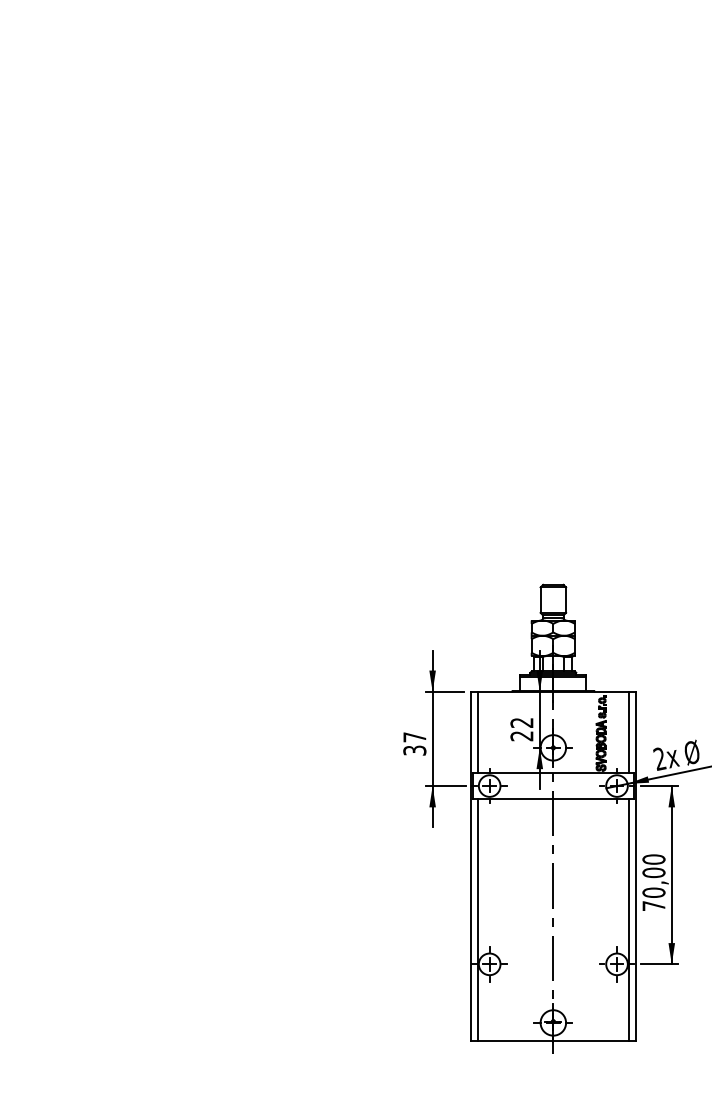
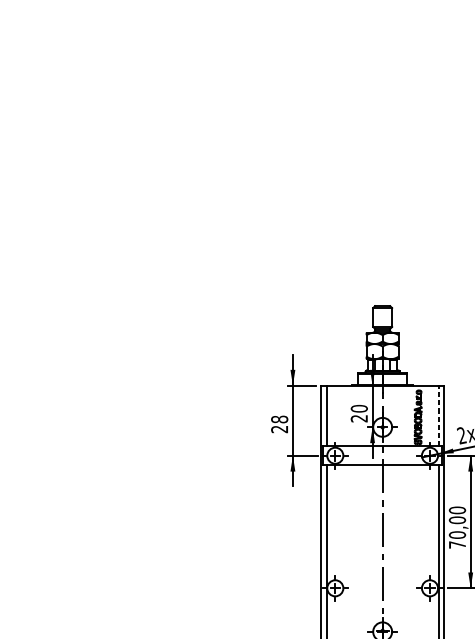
text: (521, 722) -> (358, 408), 22 -> 20
line: (628, 732) -> (438, 415), solid -> dashed
text: (414, 743) -> (279, 424), 37 -> 28

